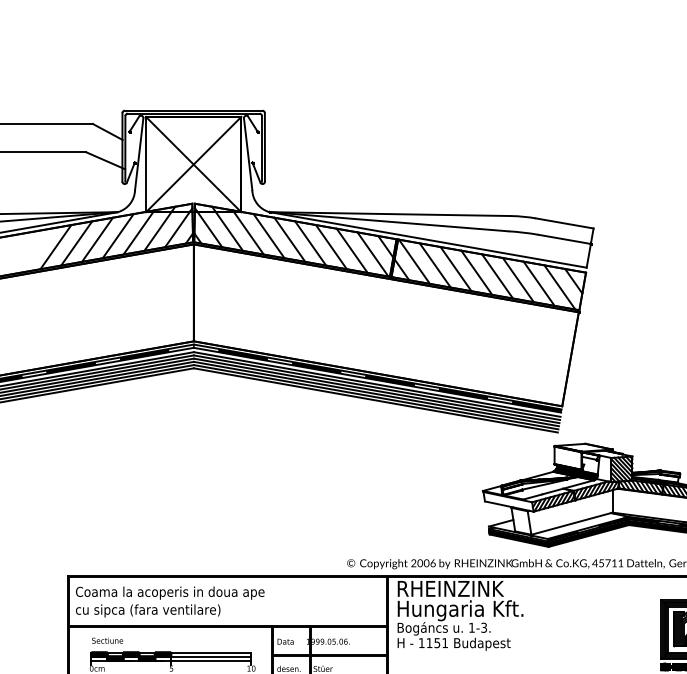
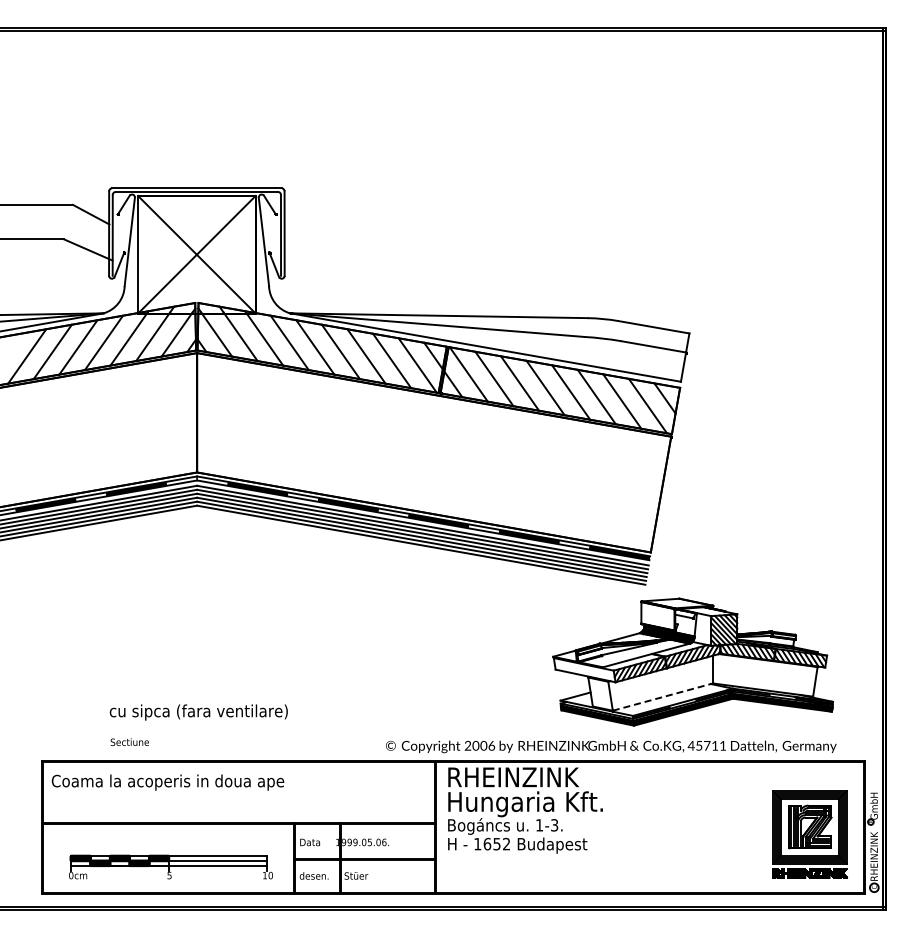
line: (571, 524) -> (662, 697), solid -> dashed
text: (147, 610) -> (198, 712), moved
text: (107, 640) -> (129, 741), moved
text: (436, 642) -> (496, 843), 1151 -> 1652

